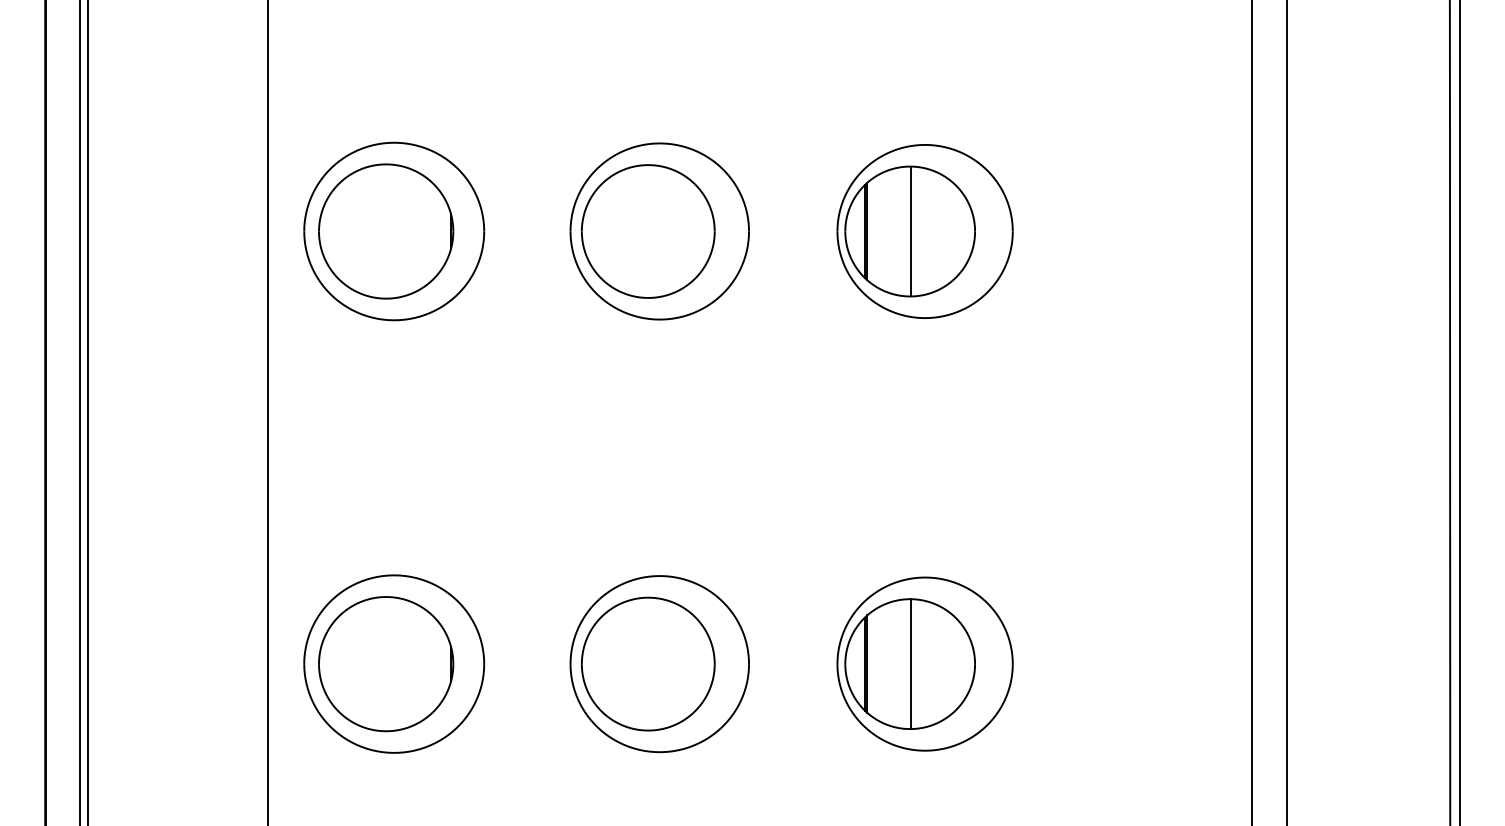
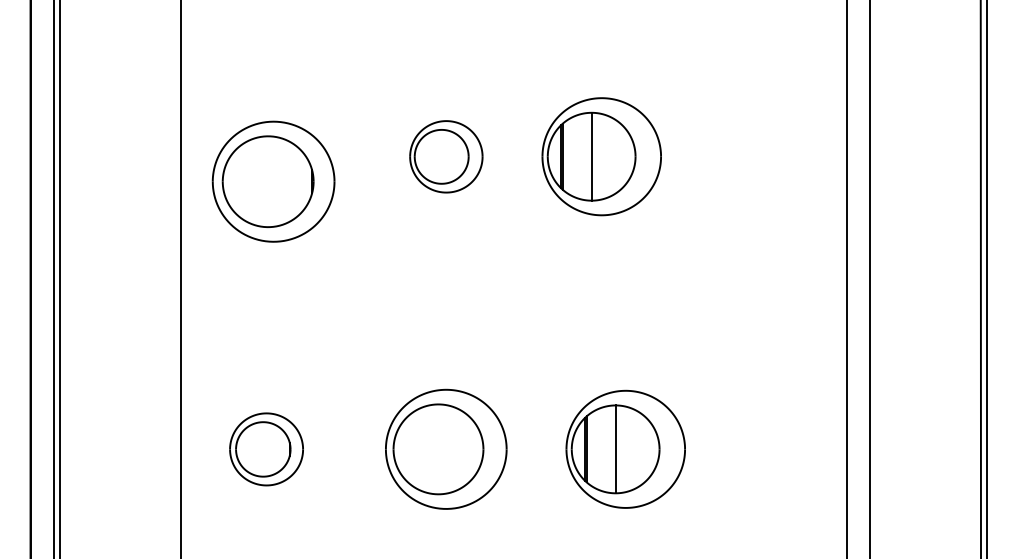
part: (394, 231) -> (273, 181), moved
part: (660, 231) -> (446, 156), size x0.6
part: (924, 231) -> (601, 156), moved
part: (394, 664) -> (266, 449), size x0.6

